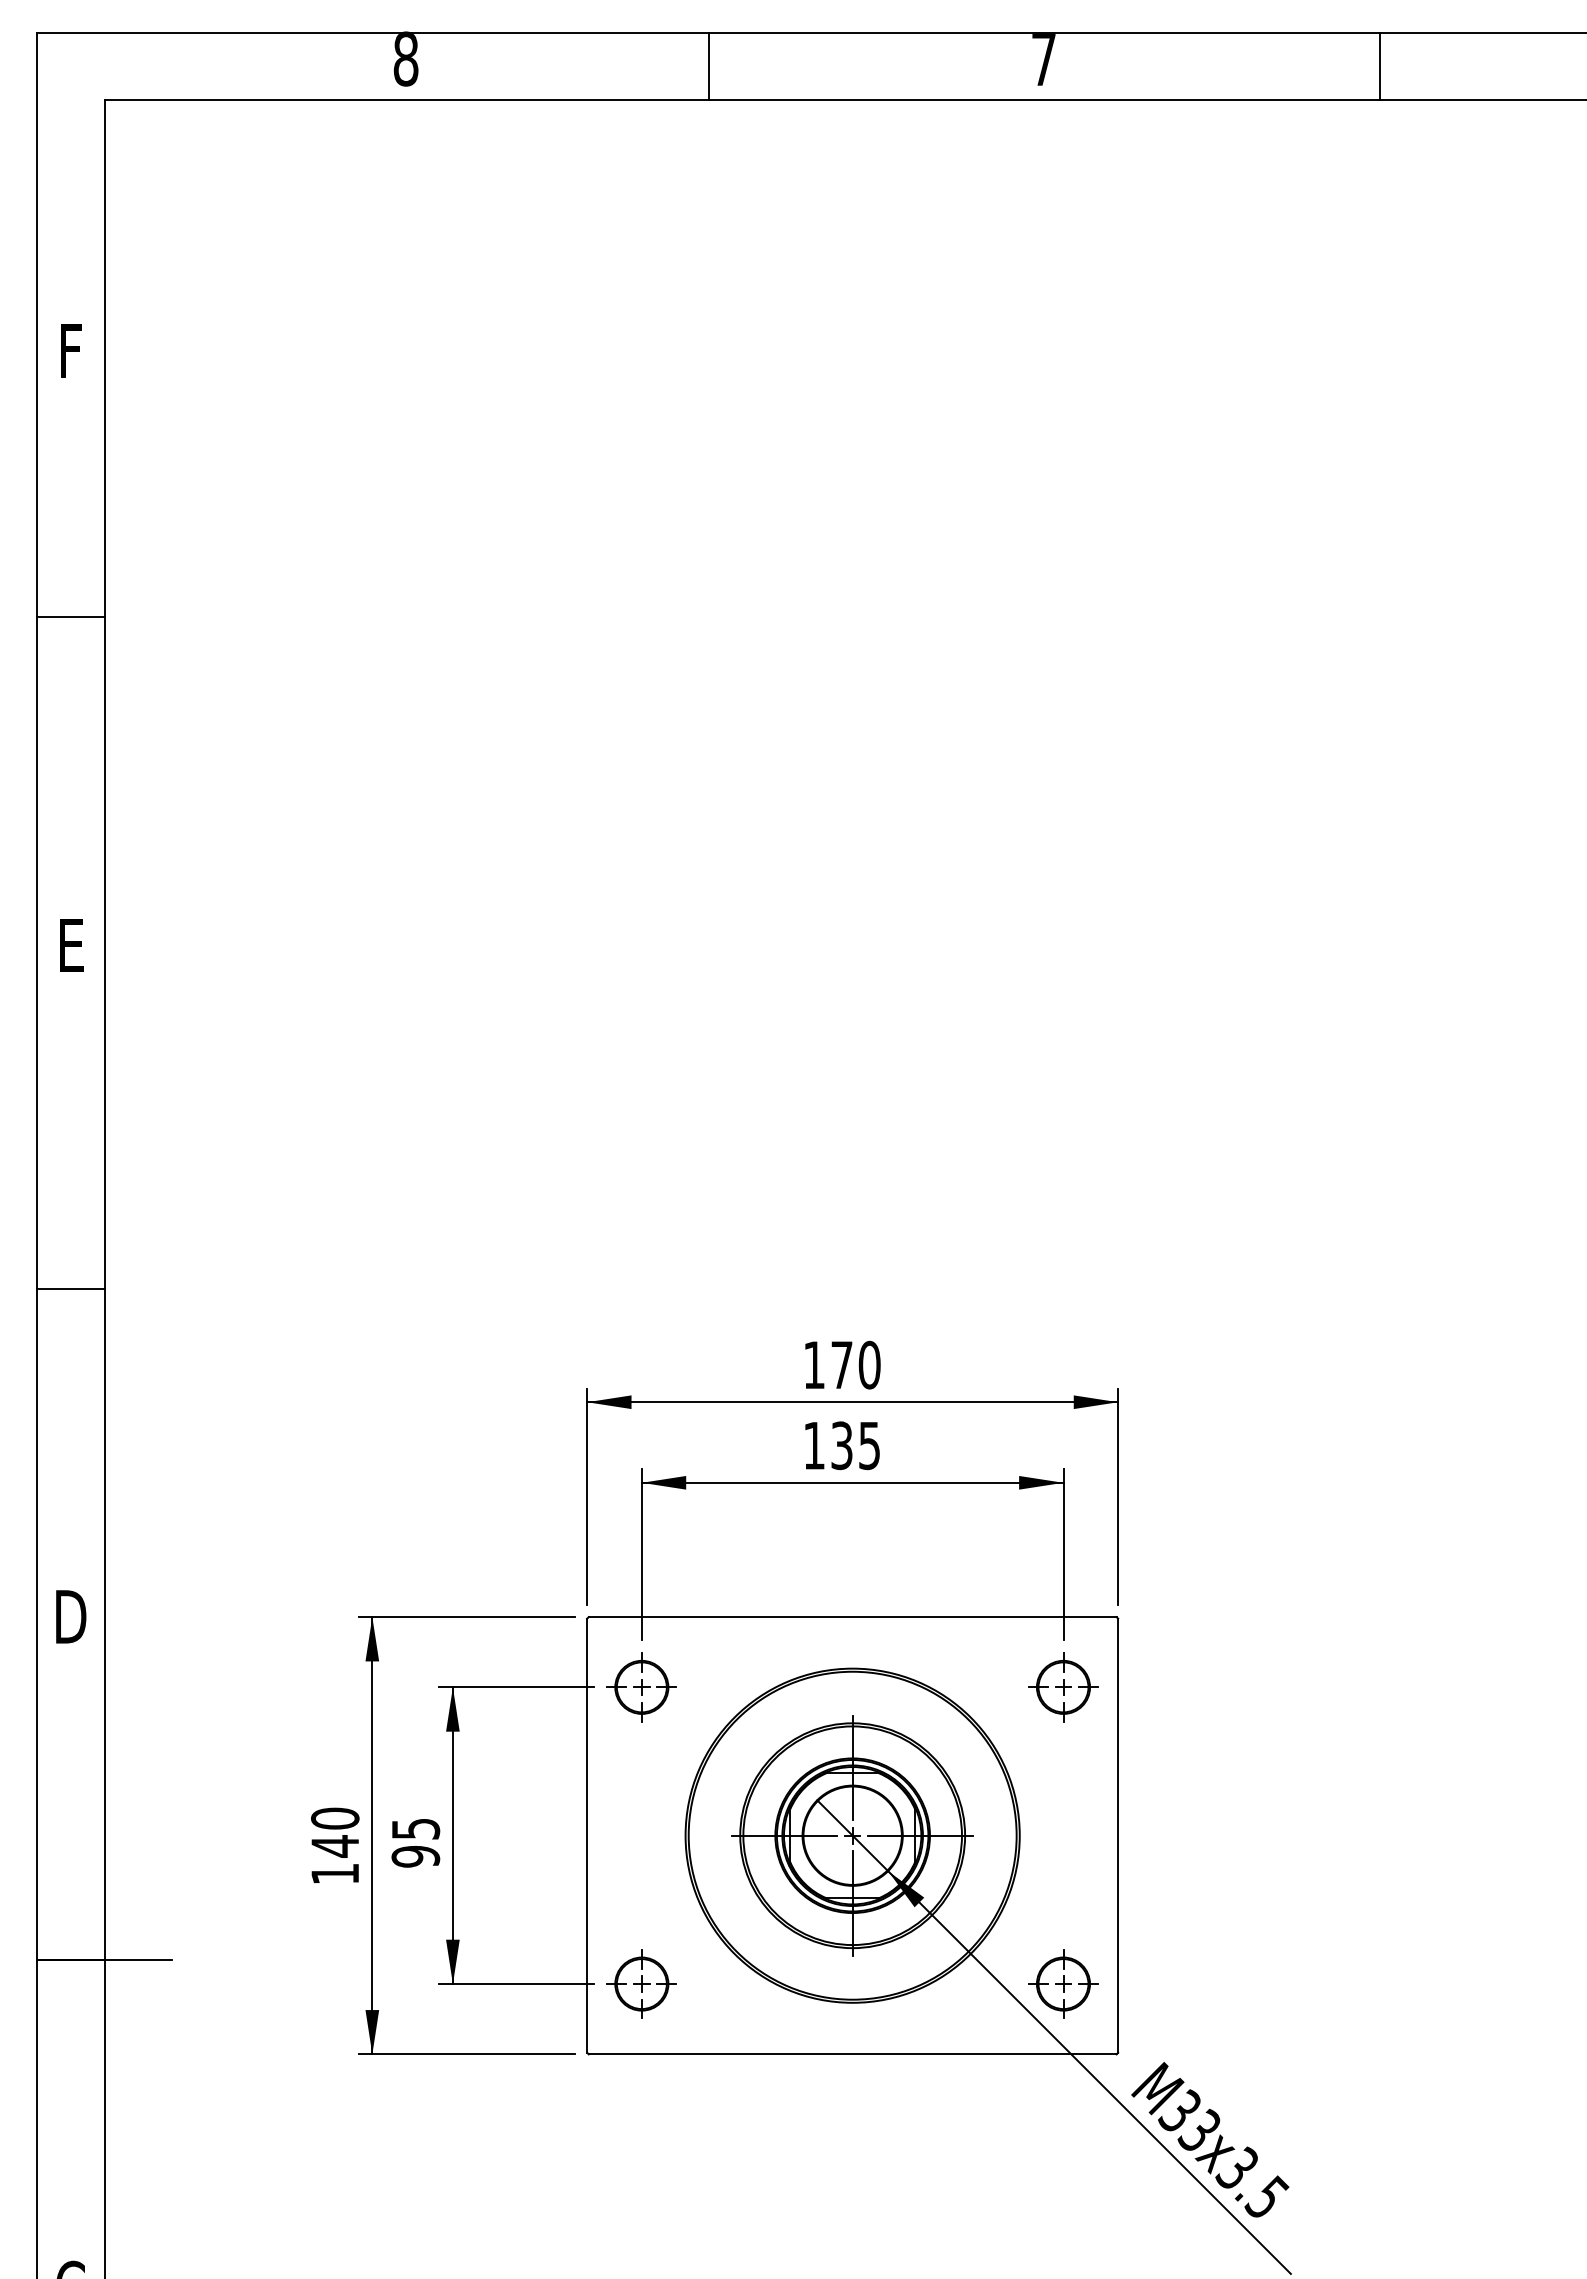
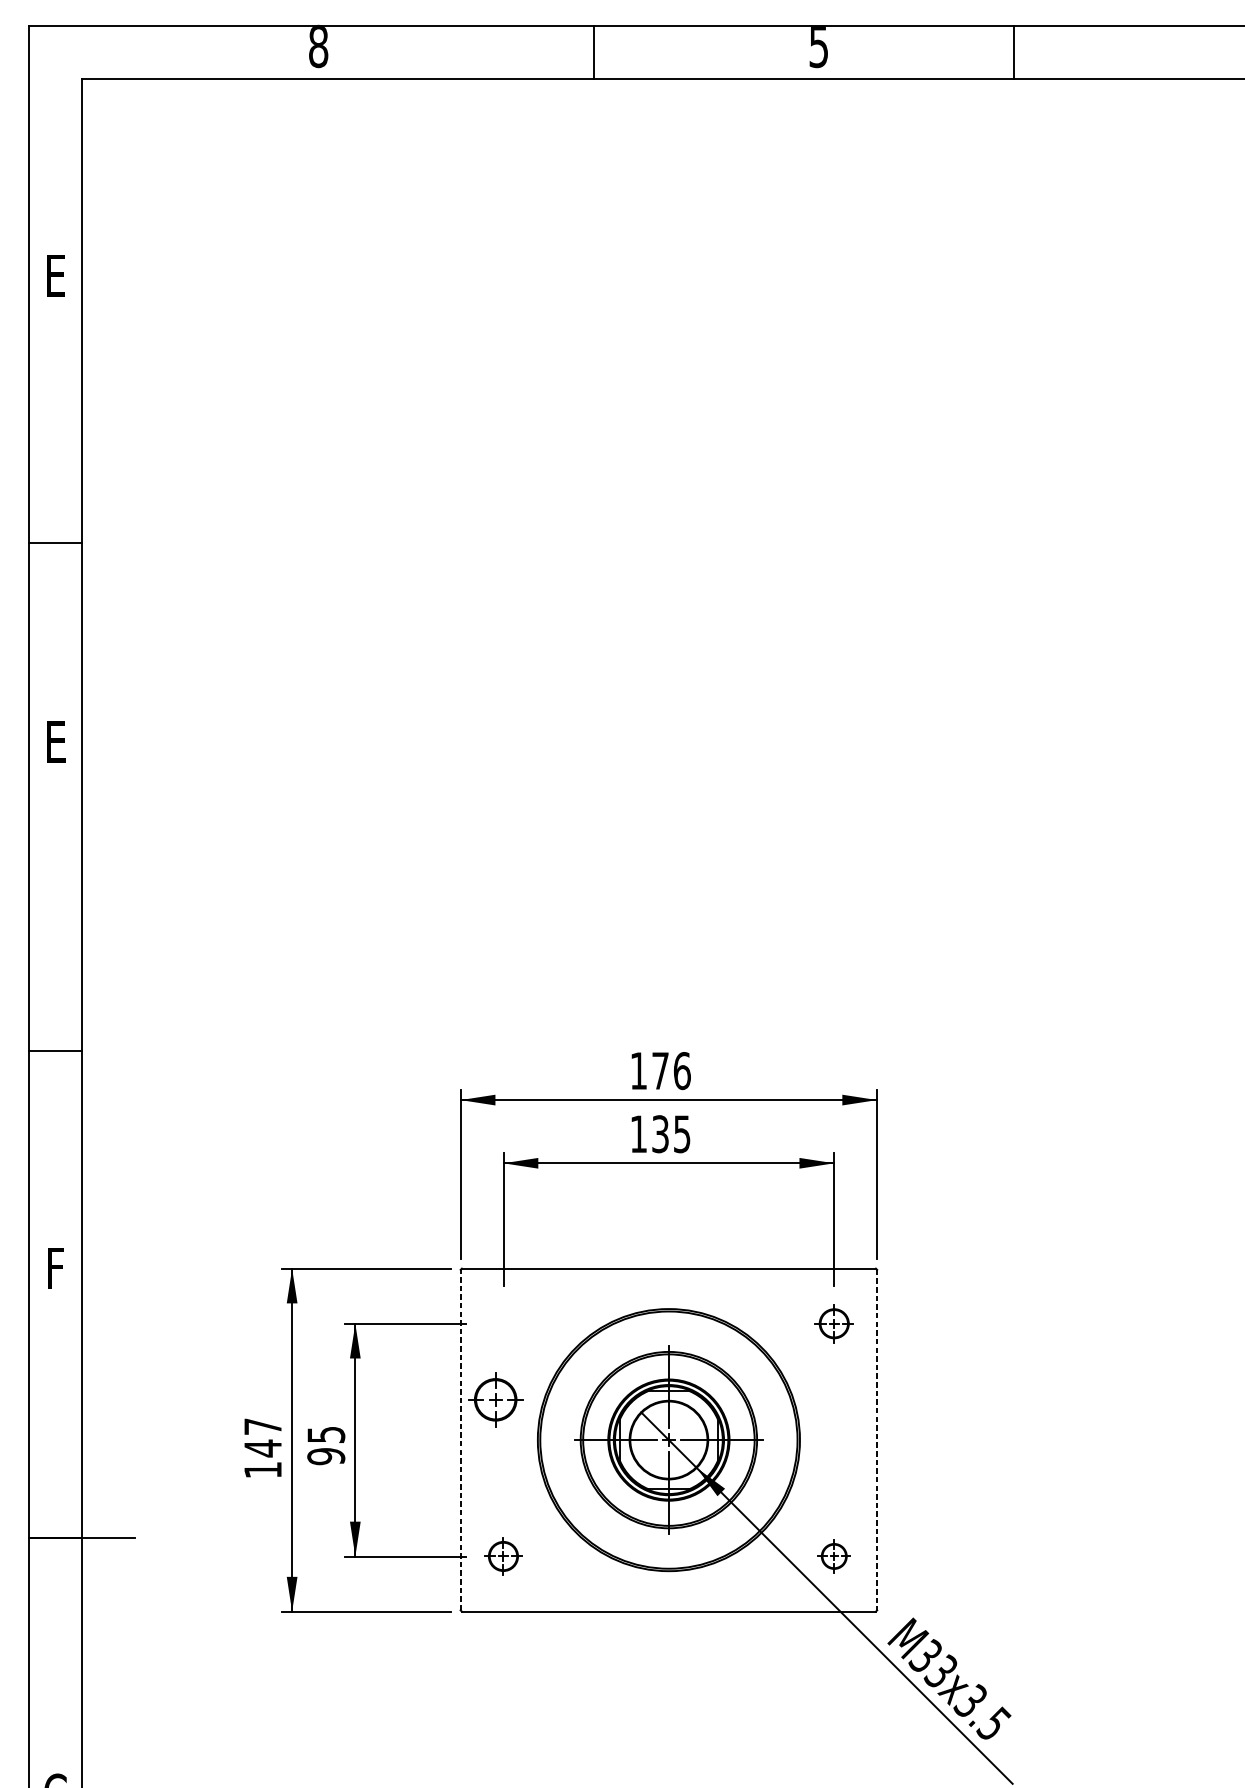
text: (1043, 60) -> (818, 47), 7 -> 5
line: (708, 66) -> (593, 52), moved
line: (1380, 66) -> (1013, 52), moved
text: (71, 350) -> (56, 275), F -> E
line: (70, 617) -> (55, 543), moved
line: (70, 1288) -> (55, 1050), moved
text: (869, 1364) -> (682, 1070), 170 -> 176
text: (71, 1616) -> (56, 1268), D -> F
part: (641, 1687) -> (495, 1399), moved
part: (1063, 1687) -> (834, 1323), size x0.7
text: (335, 1818) -> (263, 1426), 140 -> 147
line: (587, 1835) -> (460, 1439), solid -> dashed
line: (1118, 1836) -> (877, 1440), solid -> dashed
part: (641, 1983) -> (503, 1556), size x0.7
part: (1063, 1983) -> (834, 1556), size x0.6

